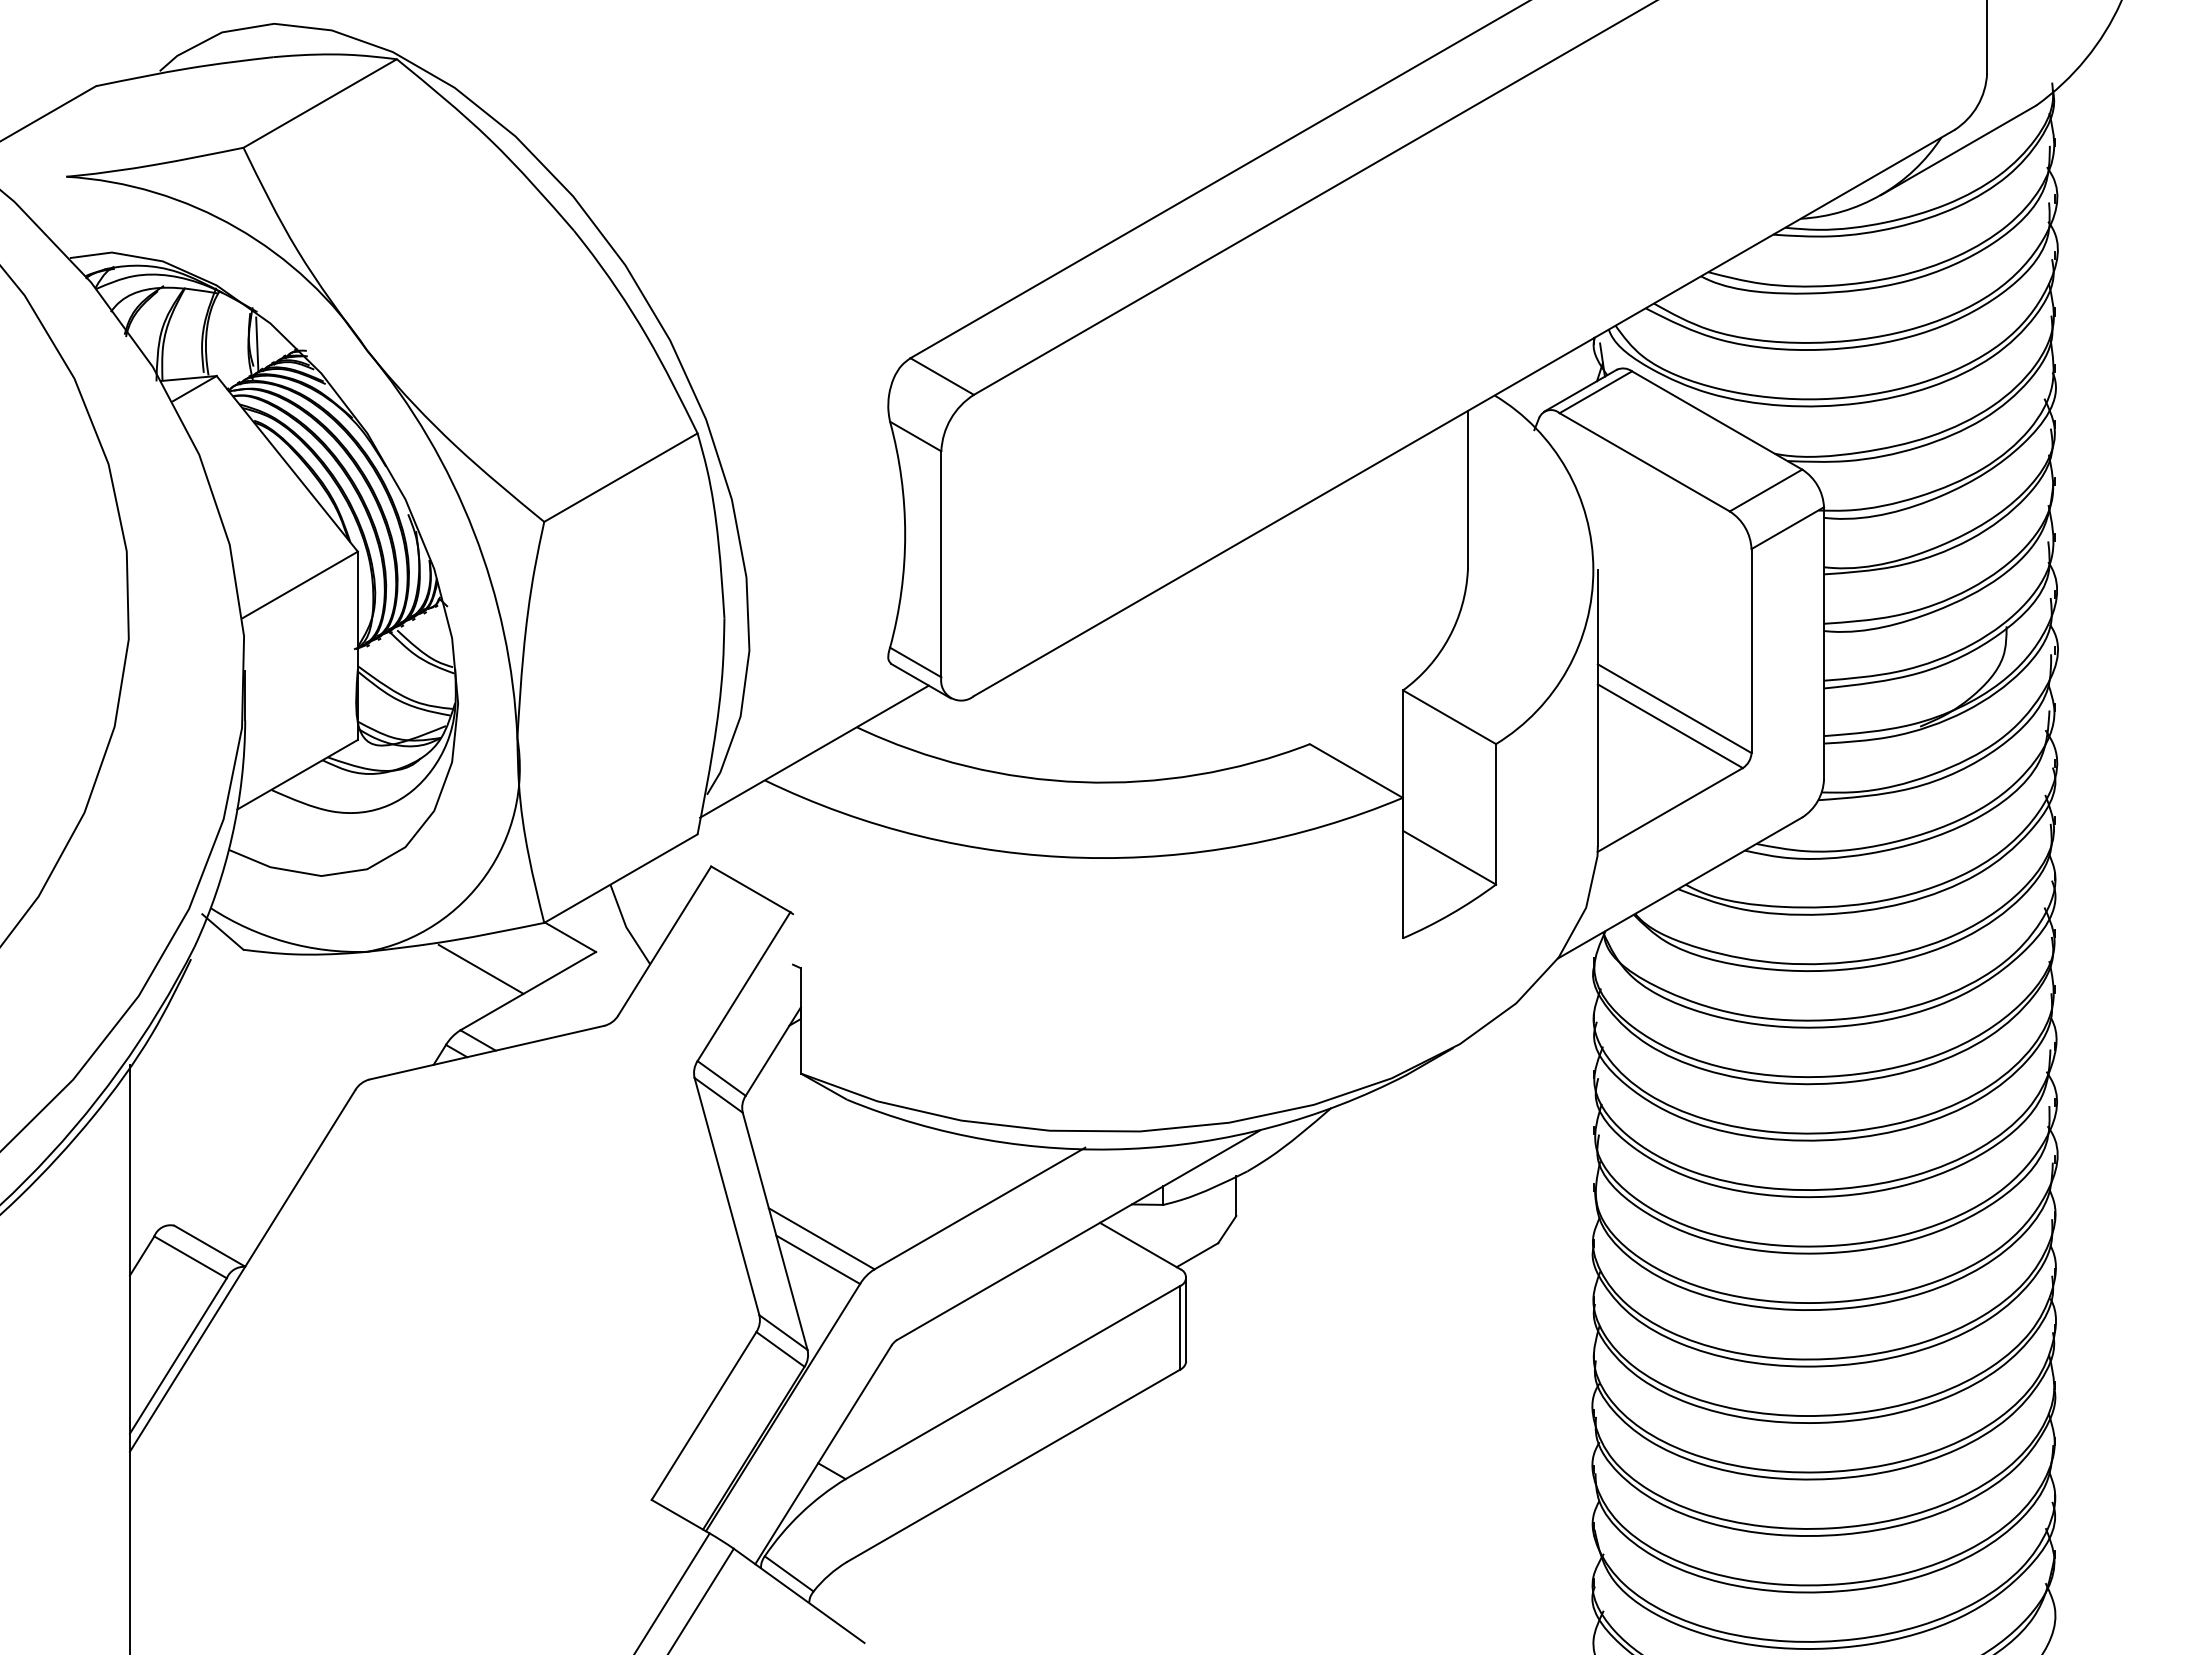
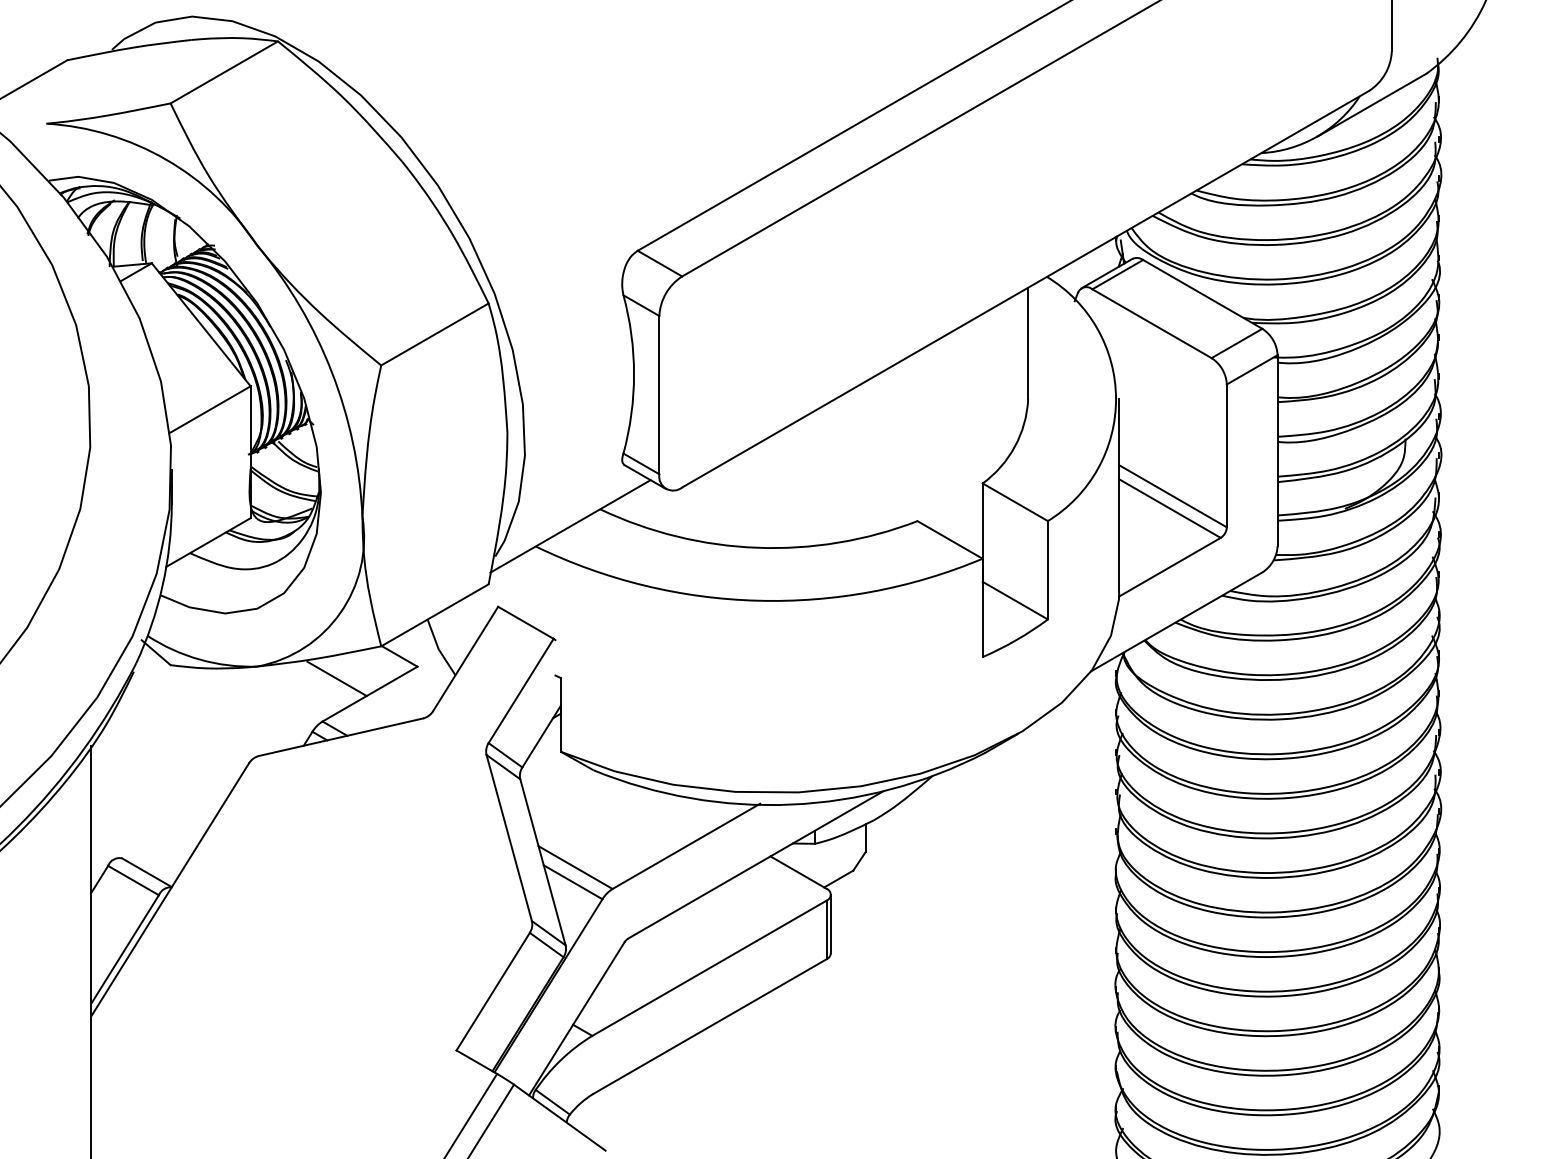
line: (257, 344) -> (180, 241), removed

